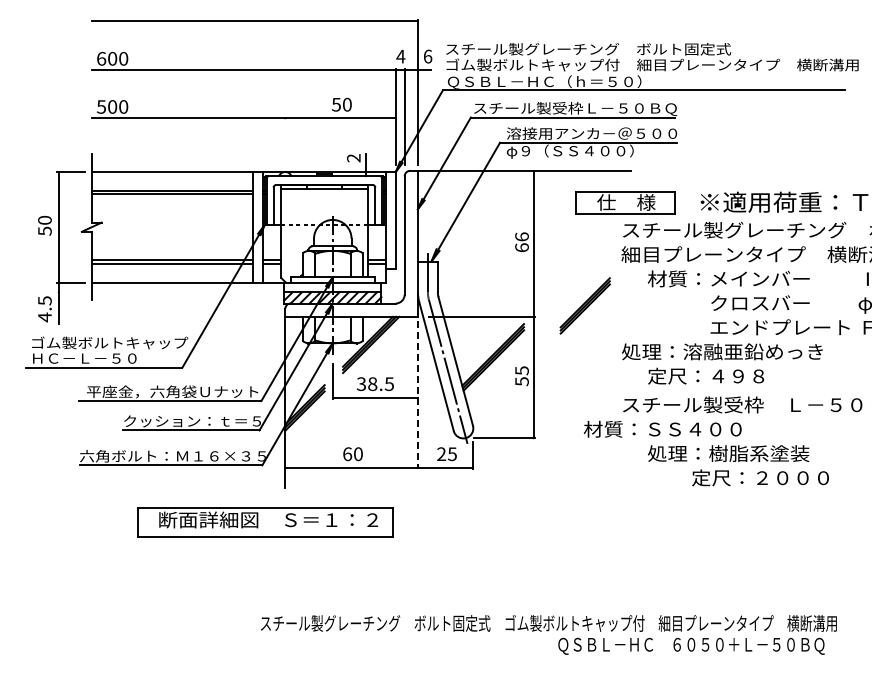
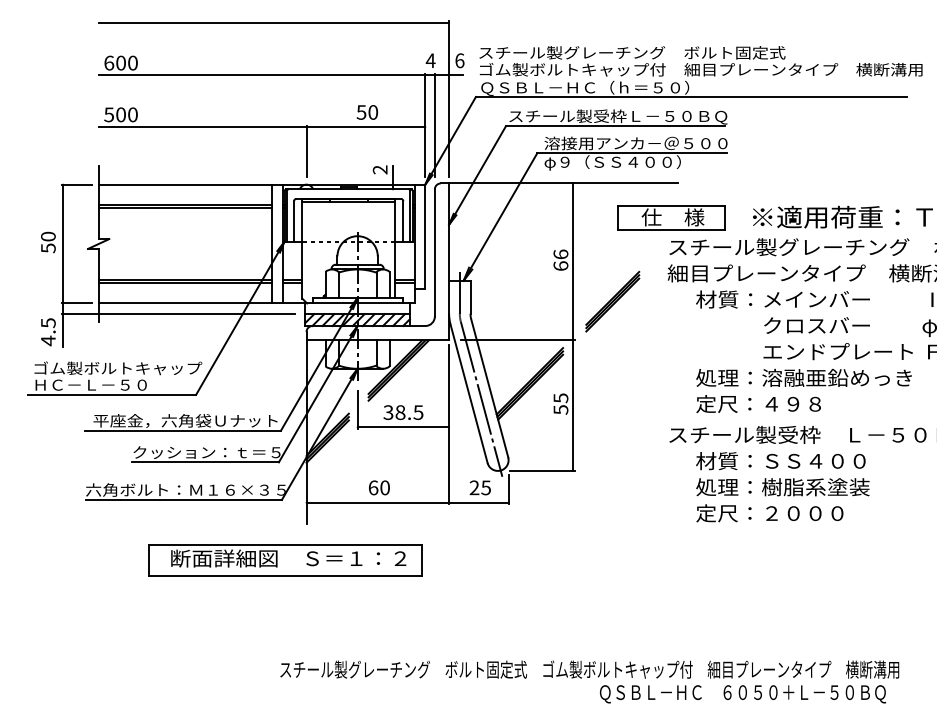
line: (285, 141) -> (306, 151), added
line: (165, 292) -> (177, 314), added
part: (584, 305) -> (611, 301), moved
text: (722, 351) -> (804, 377), moved
line: (417, 395) -> (448, 424), dashed -> solid
text: (662, 428) -> (780, 460), moved
text: (760, 477) -> (769, 512), moved

